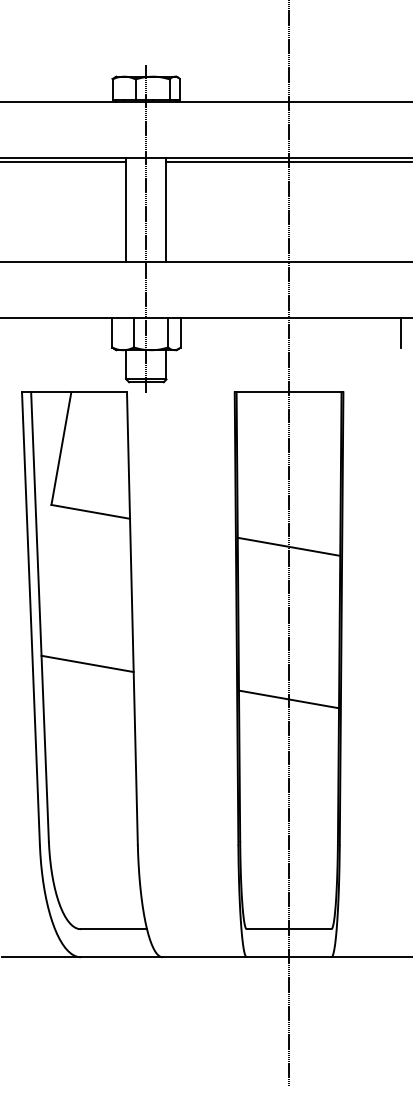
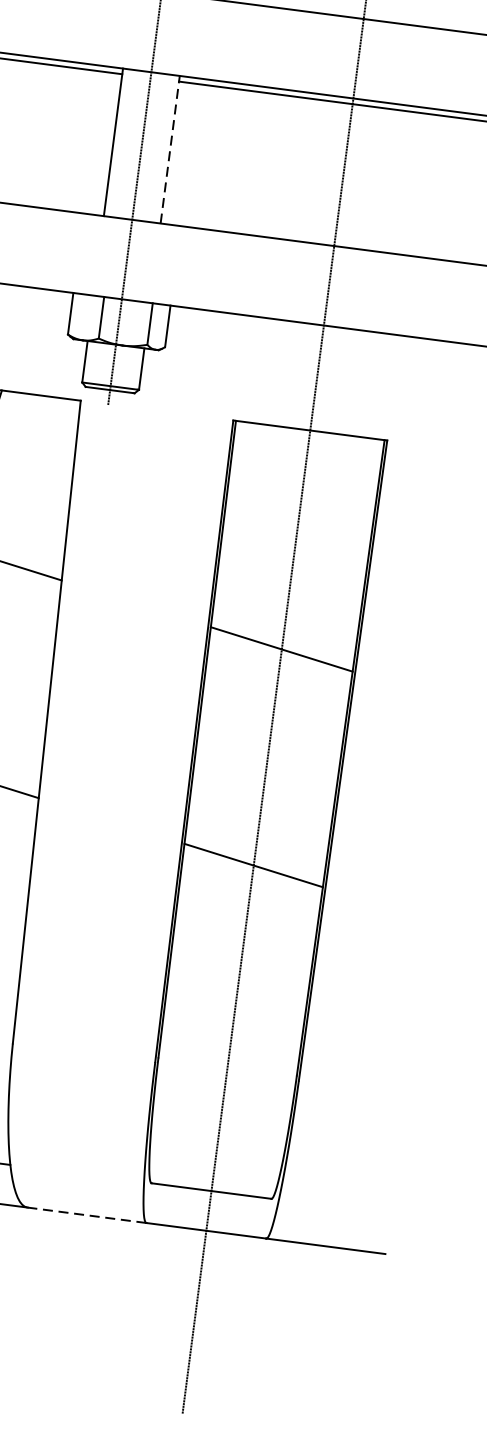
line: (166, 209) -> (170, 149), solid -> dashed
line: (400, 332) -> (479, 366), removed
line: (204, 957) -> (86, 1215), solid -> dashed

